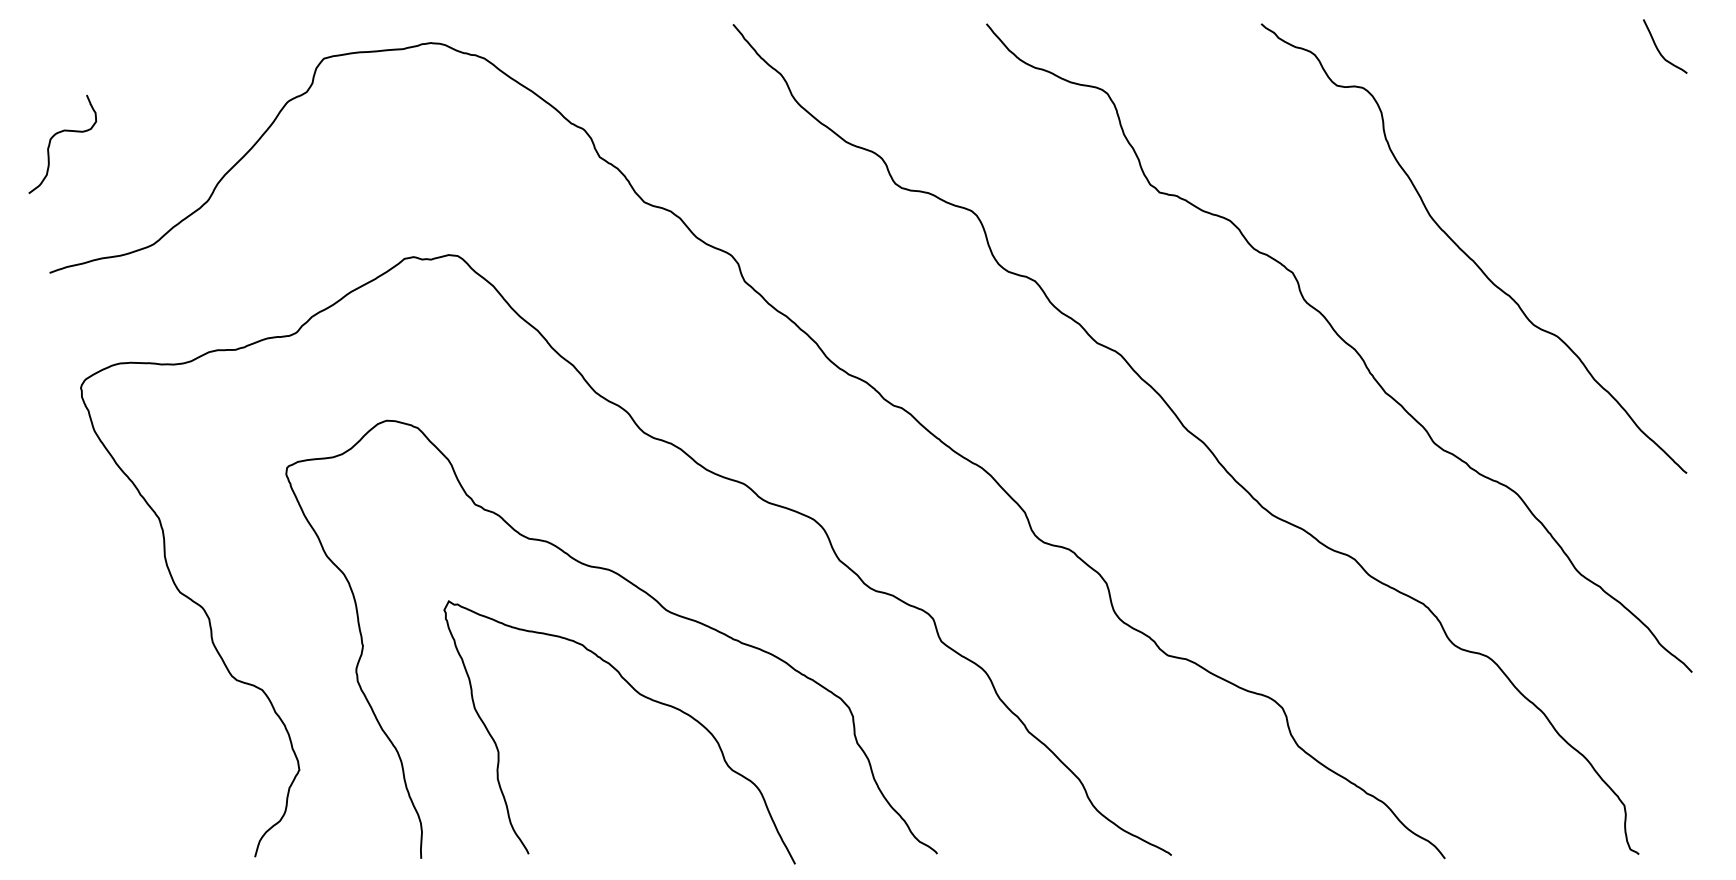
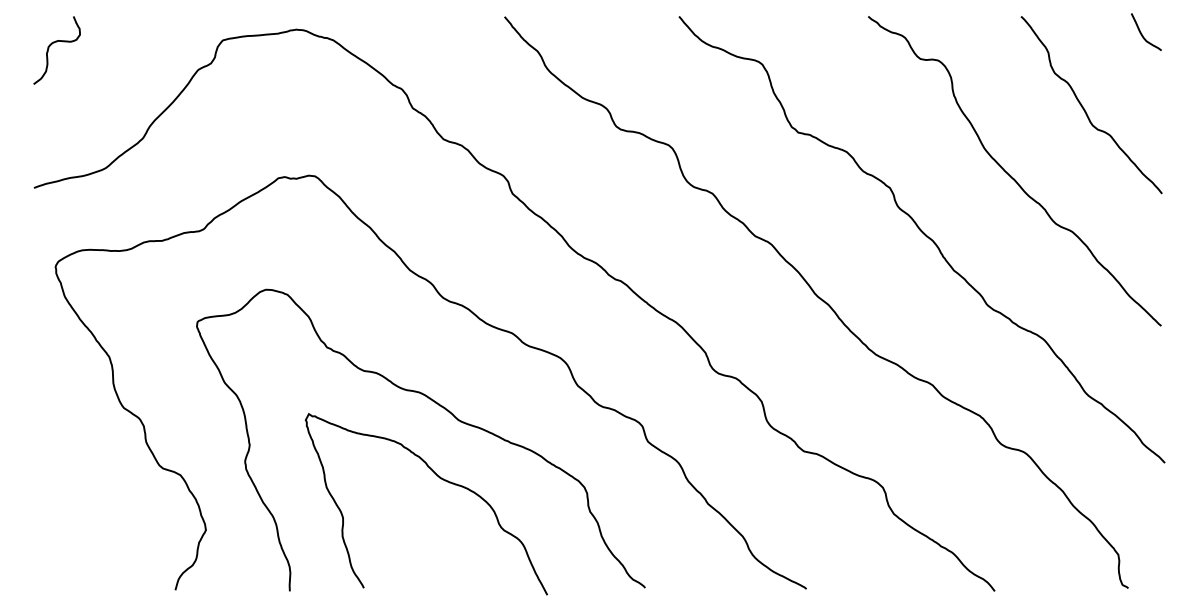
curve: (54, 137) -> (51, 45), moved
curve: (1576, 158) -> (1085, 109), added

